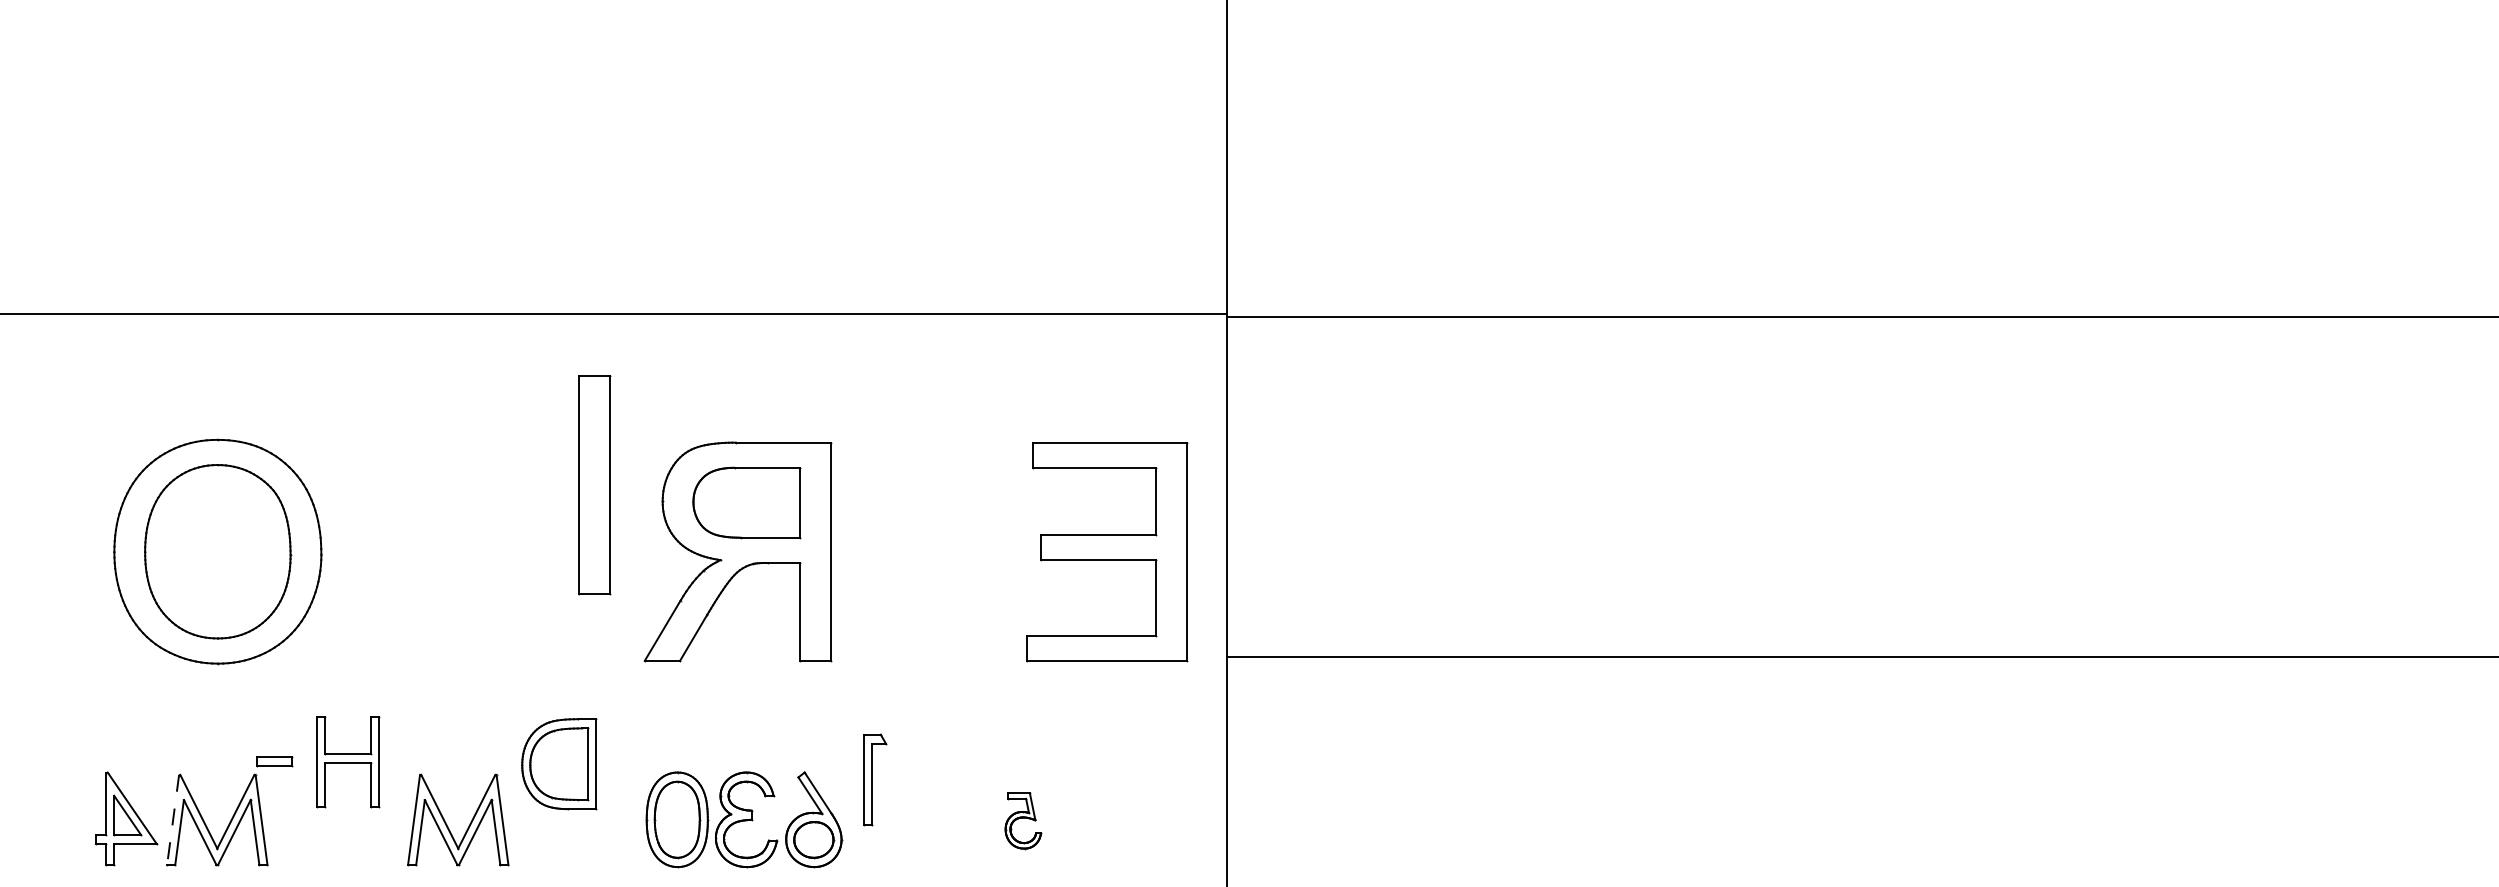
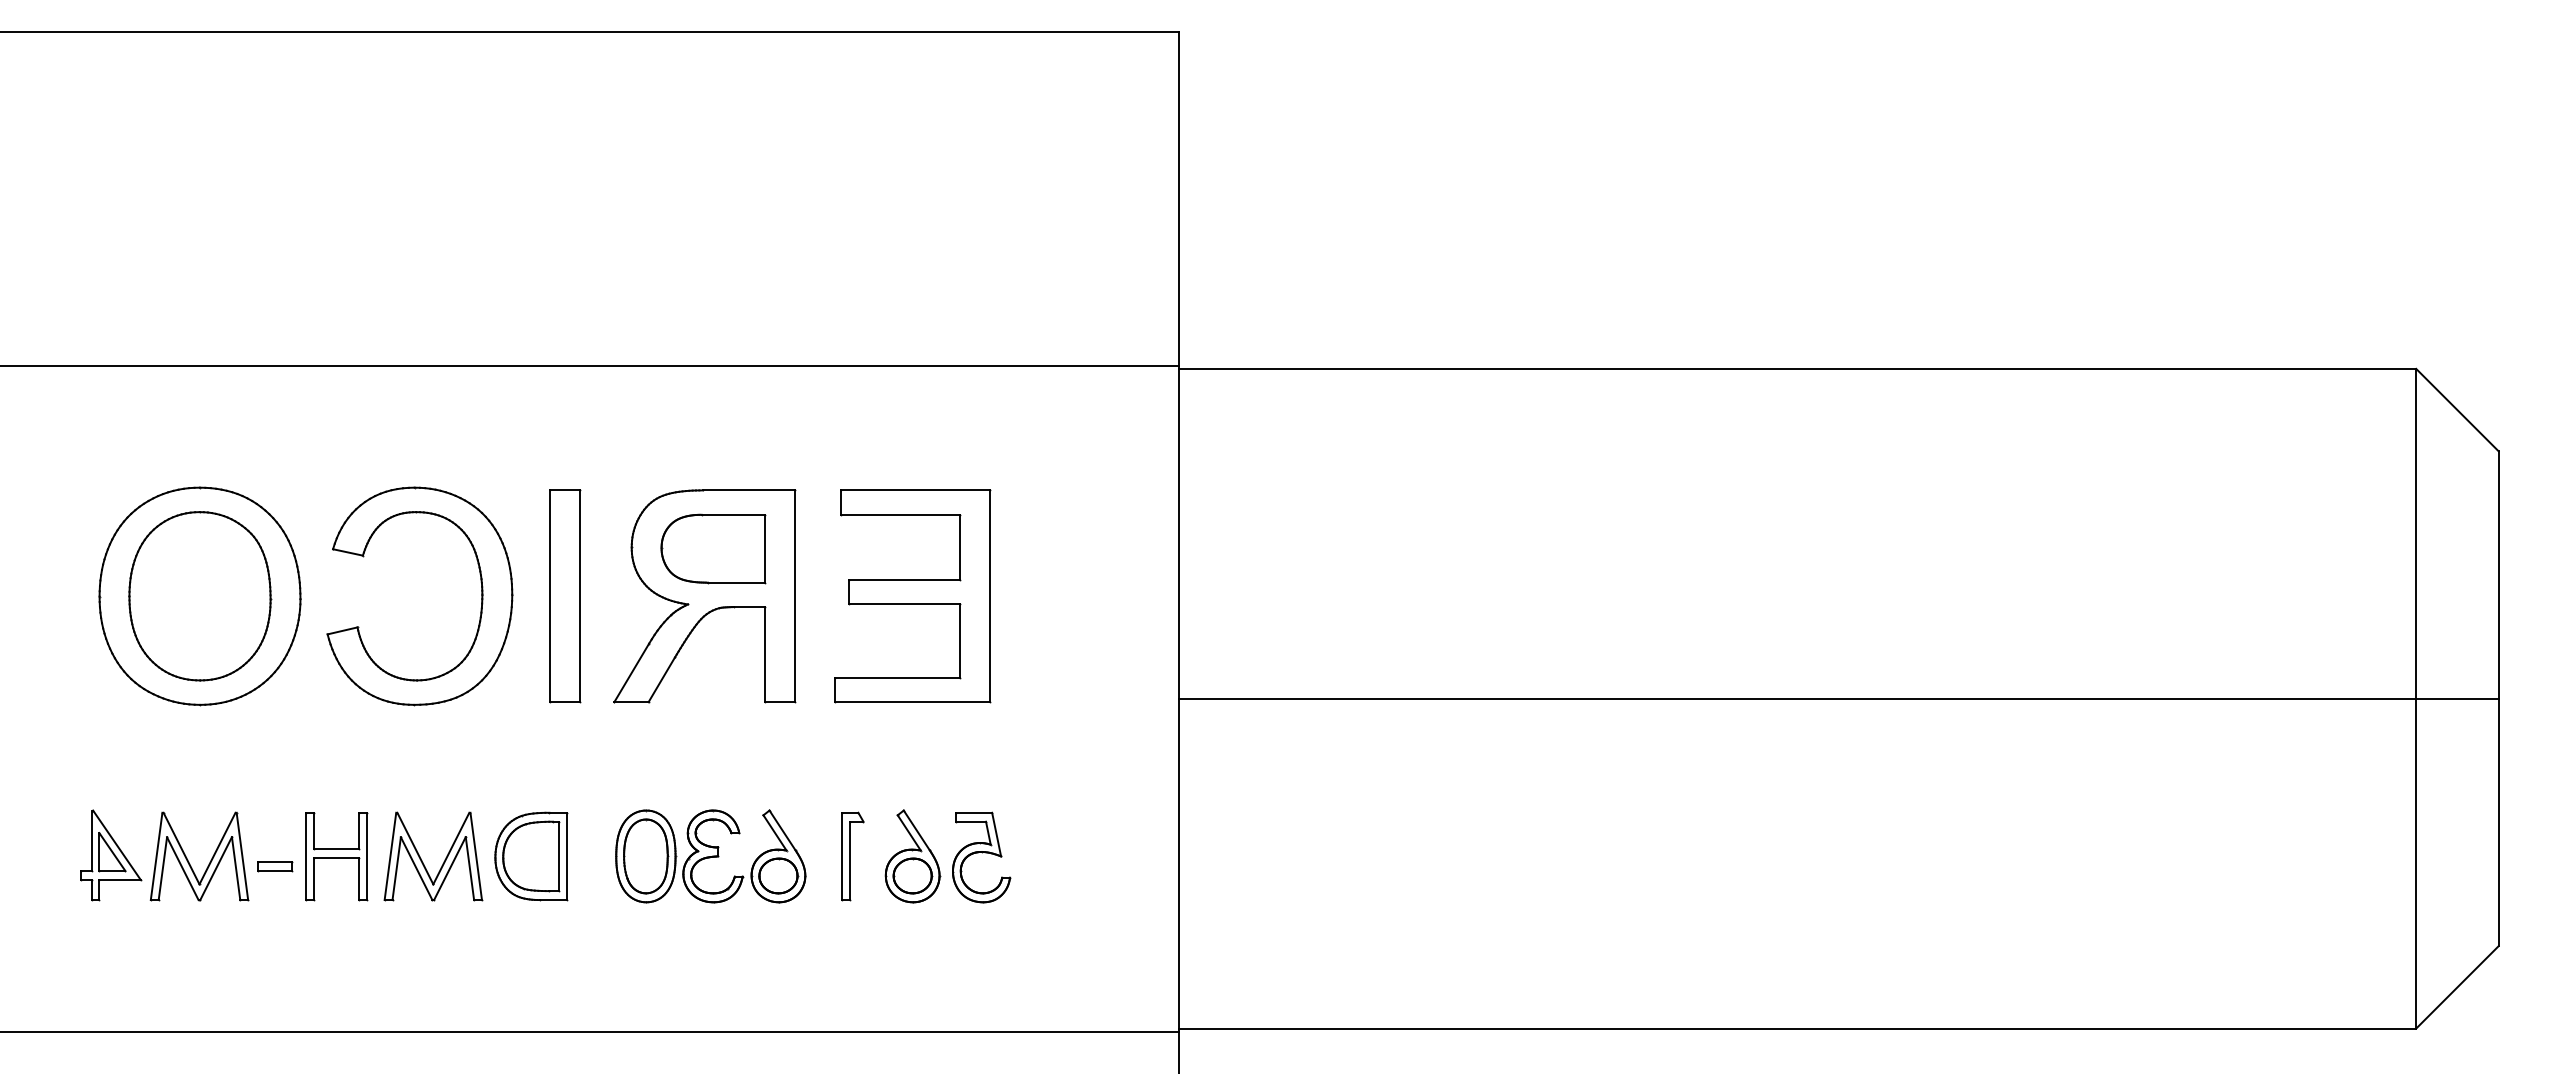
part: (594, 485) -> (565, 596), moved
part: (507, 551) -> (481, 596), added
part: (1106, 551) -> (912, 596), moved
part: (275, 761) -> (275, 866), moved
part: (348, 762) -> (336, 856), moved
part: (559, 764) -> (531, 856), moved
part: (874, 779) -> (852, 856), moved
line: (173, 819) -> (156, 856), dashed -> solid
part: (952, 819) -> (912, 856), added
part: (1023, 820) -> (981, 857), size x1.67

